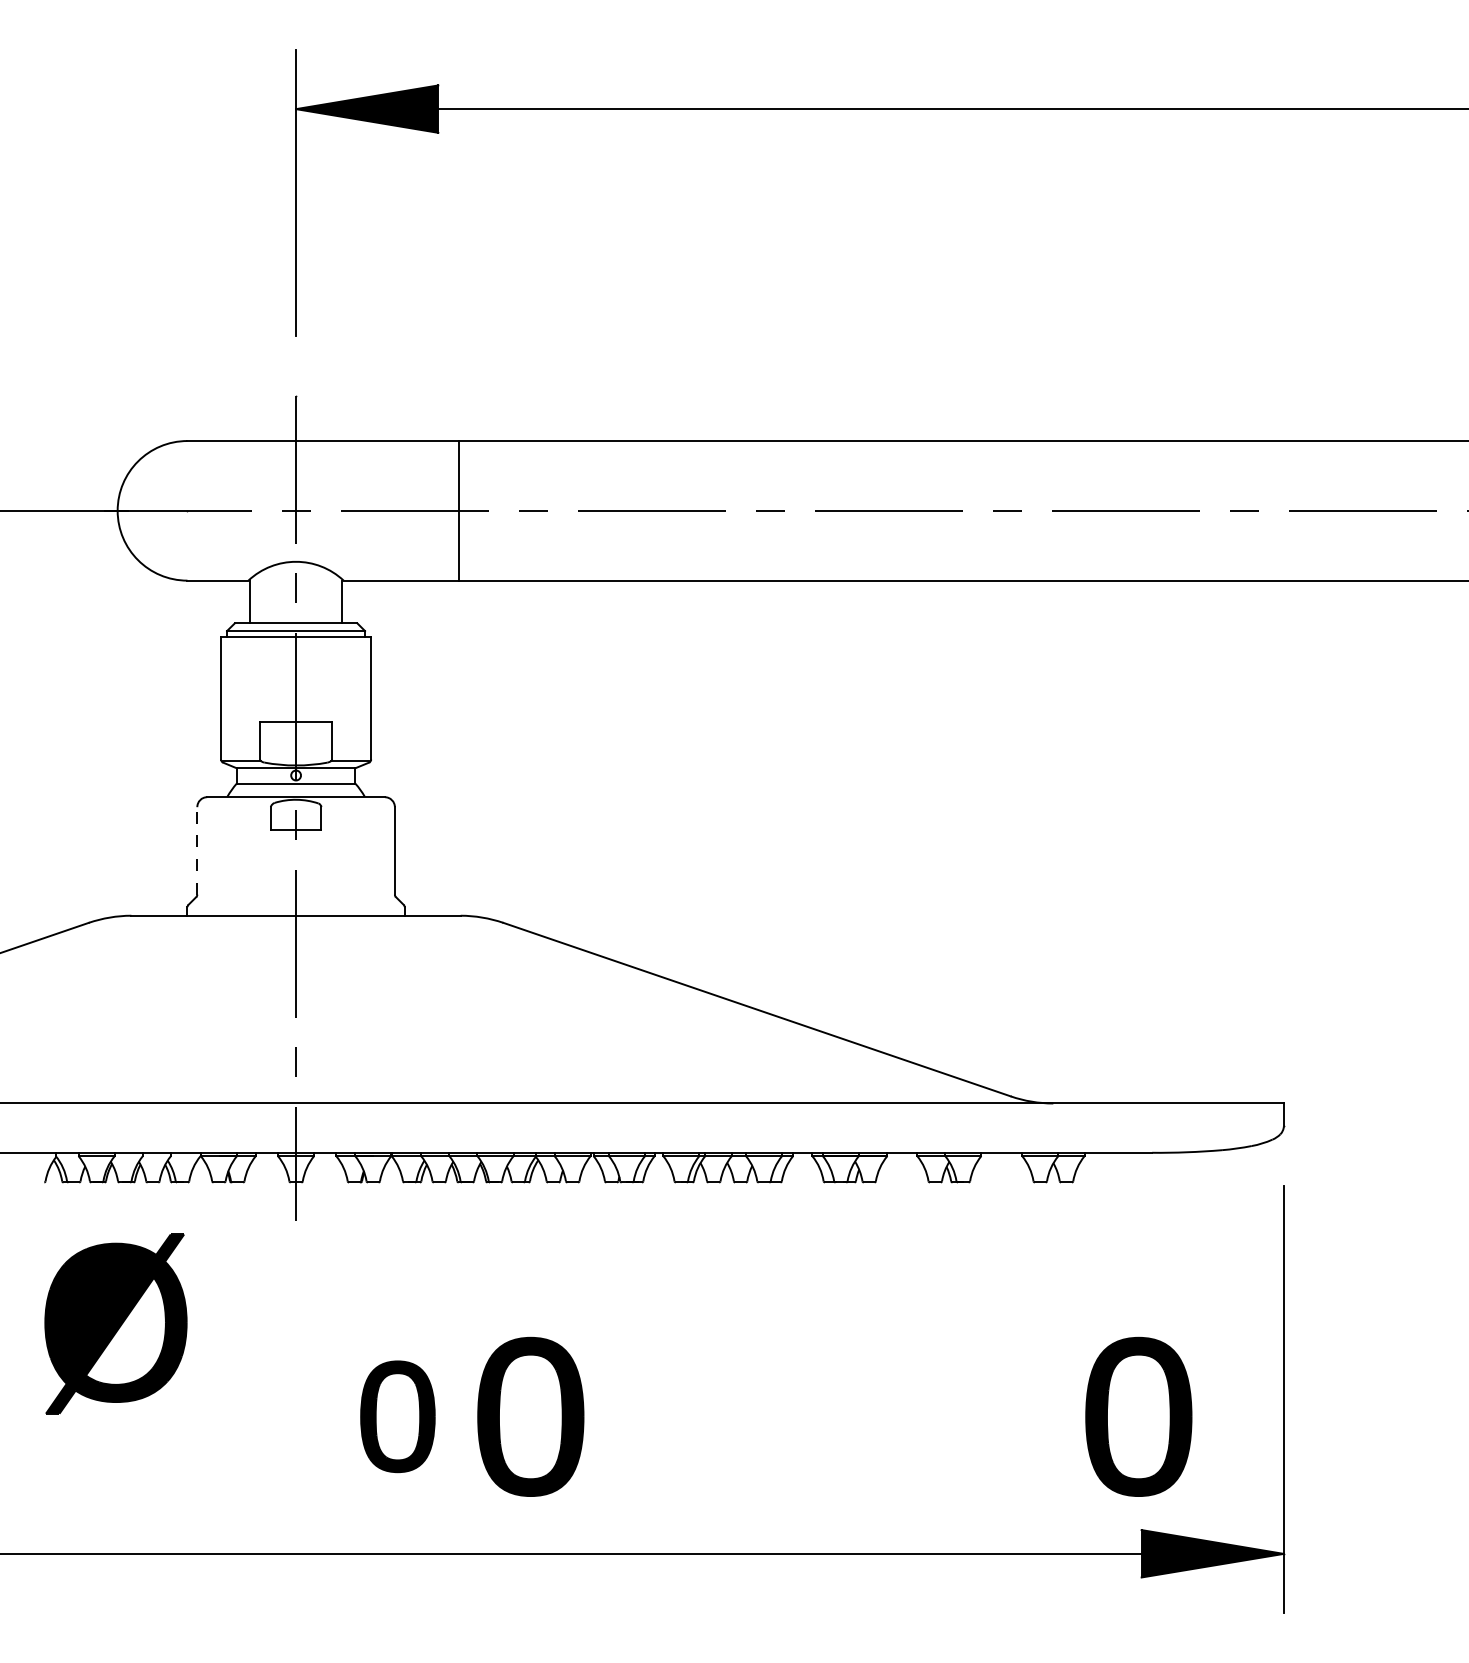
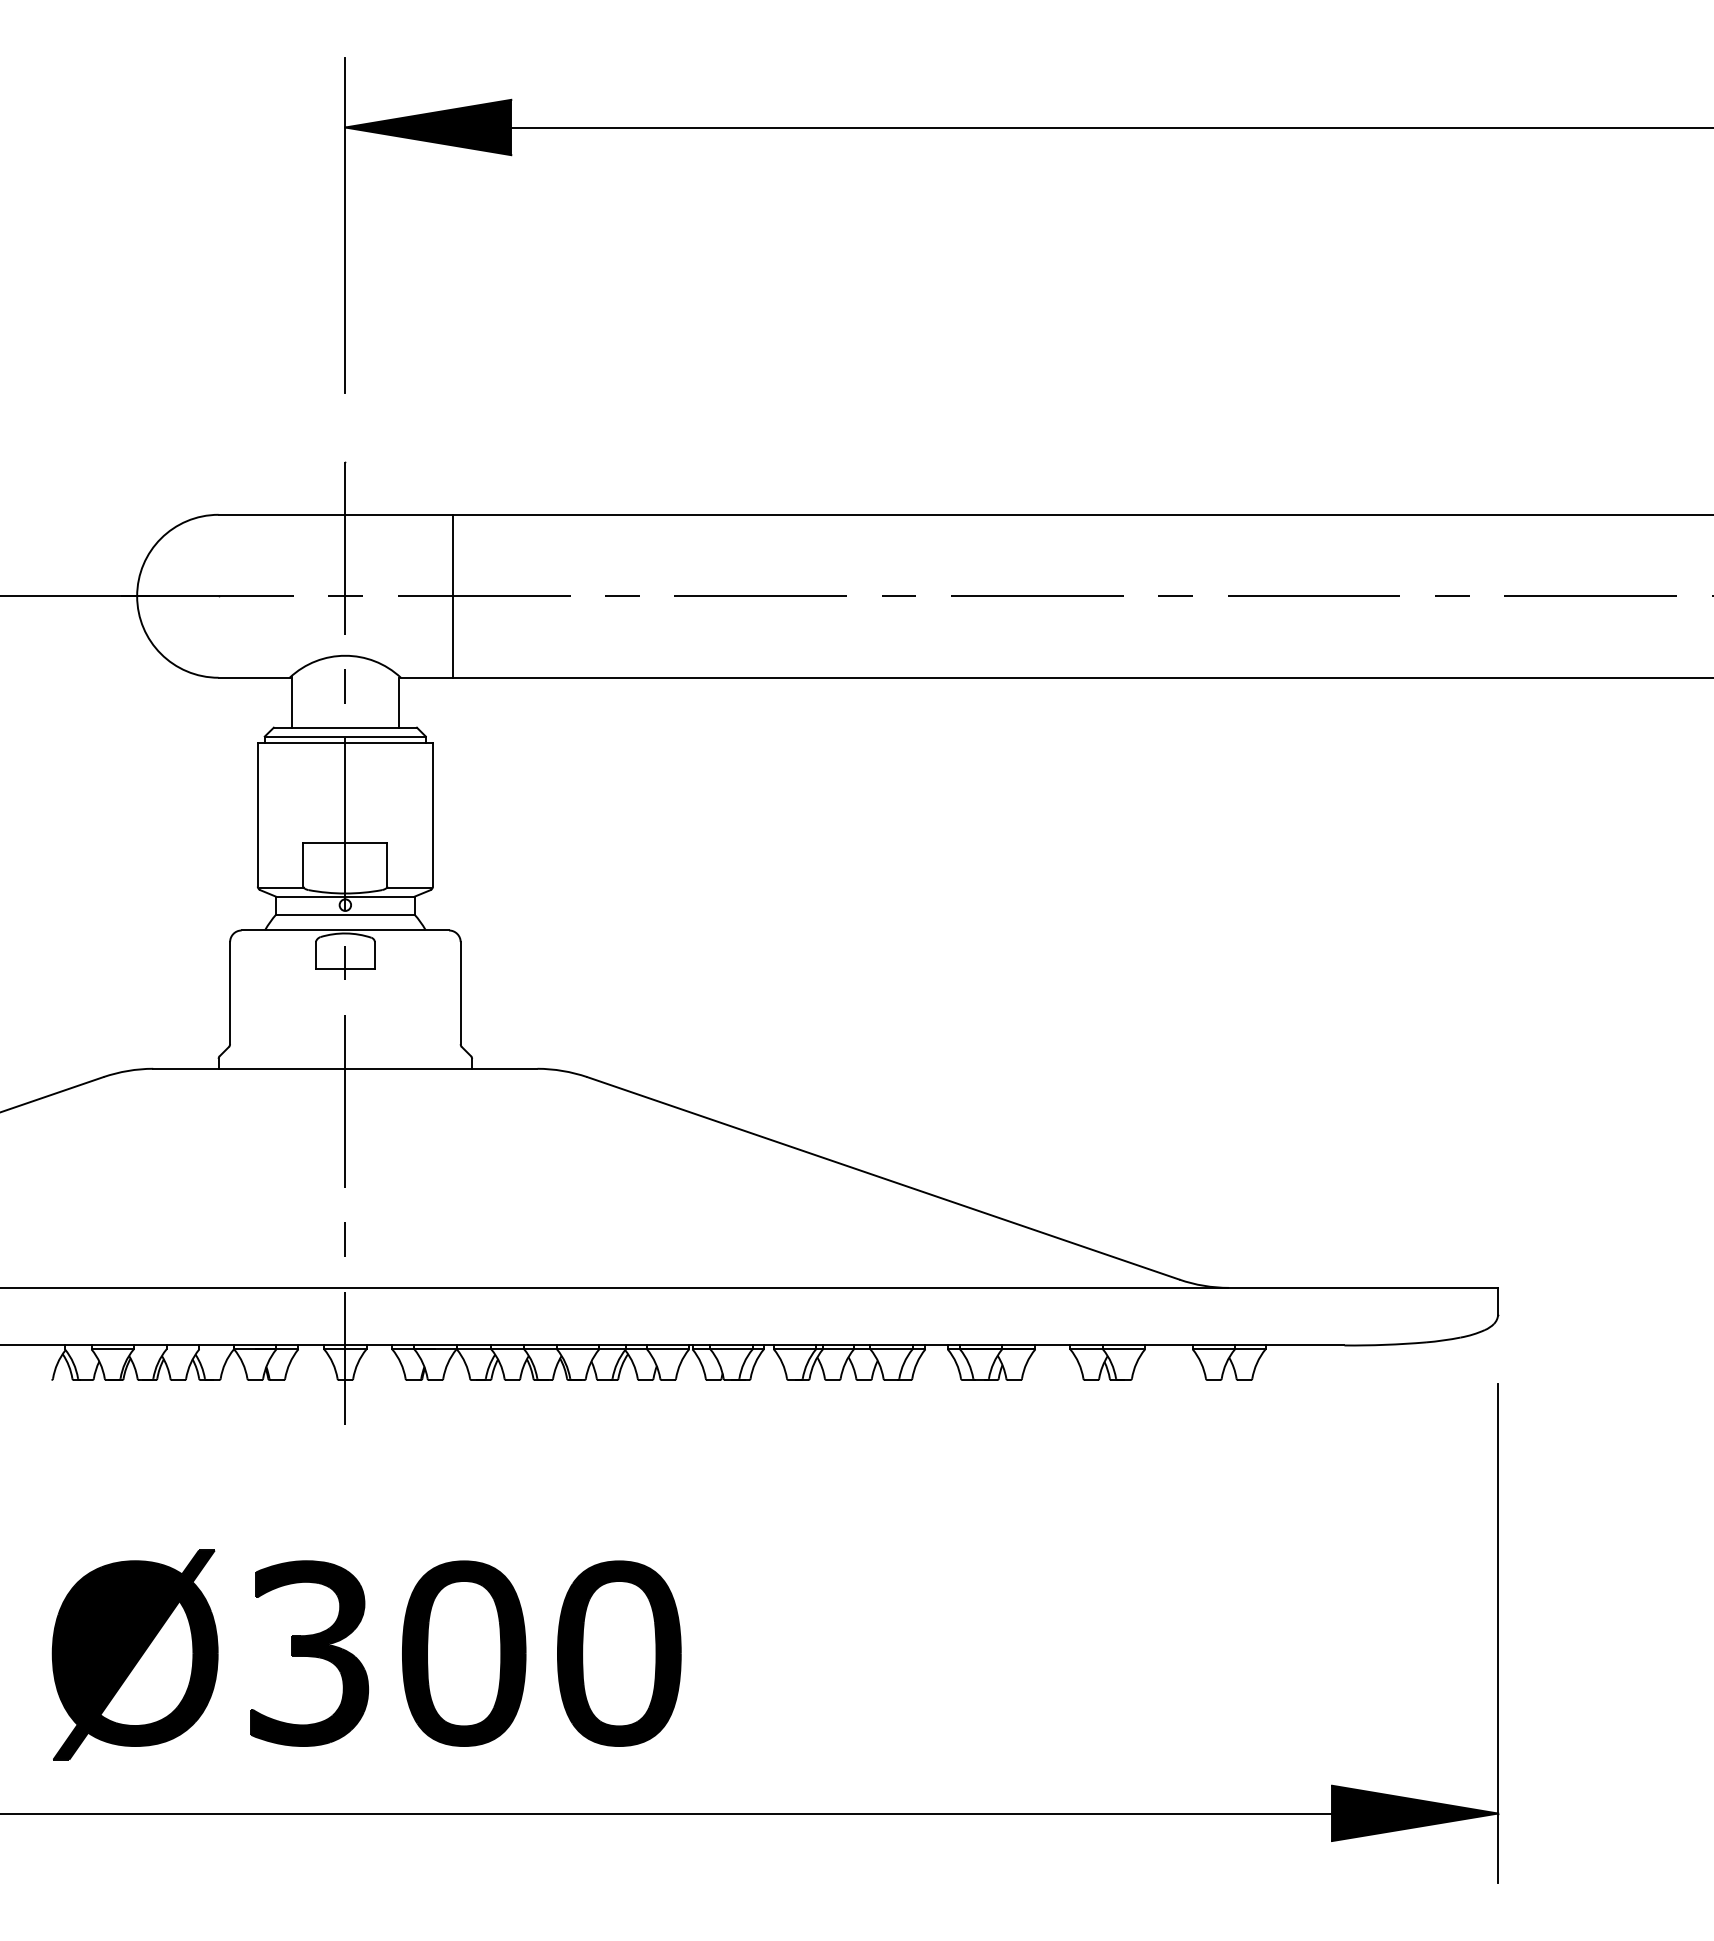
line: (459, 510) -> (453, 595), moved
line: (197, 850) -> (230, 992), dashed -> solid
part: (115, 1323) -> (134, 1654), moved
part: (265, 1416) -> (309, 1653), added
part: (397, 1416) -> (463, 1653), size x1.43
part: (1138, 1416) -> (1328, 1653), removed

